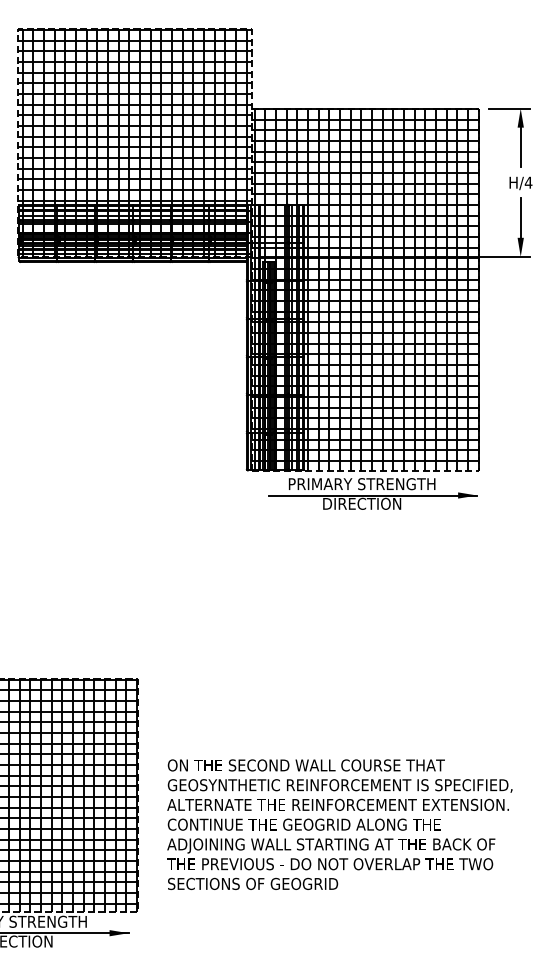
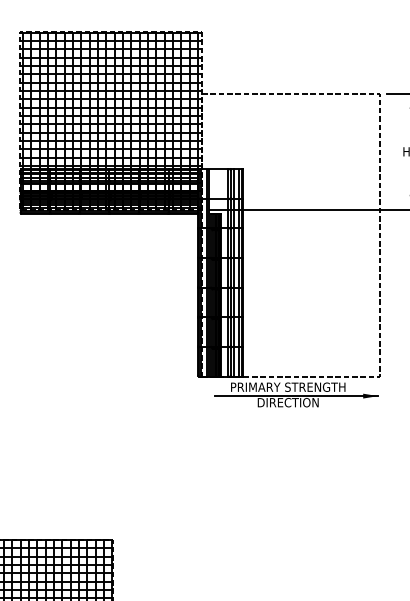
hatch: (365, 289) -> (290, 235), removed

